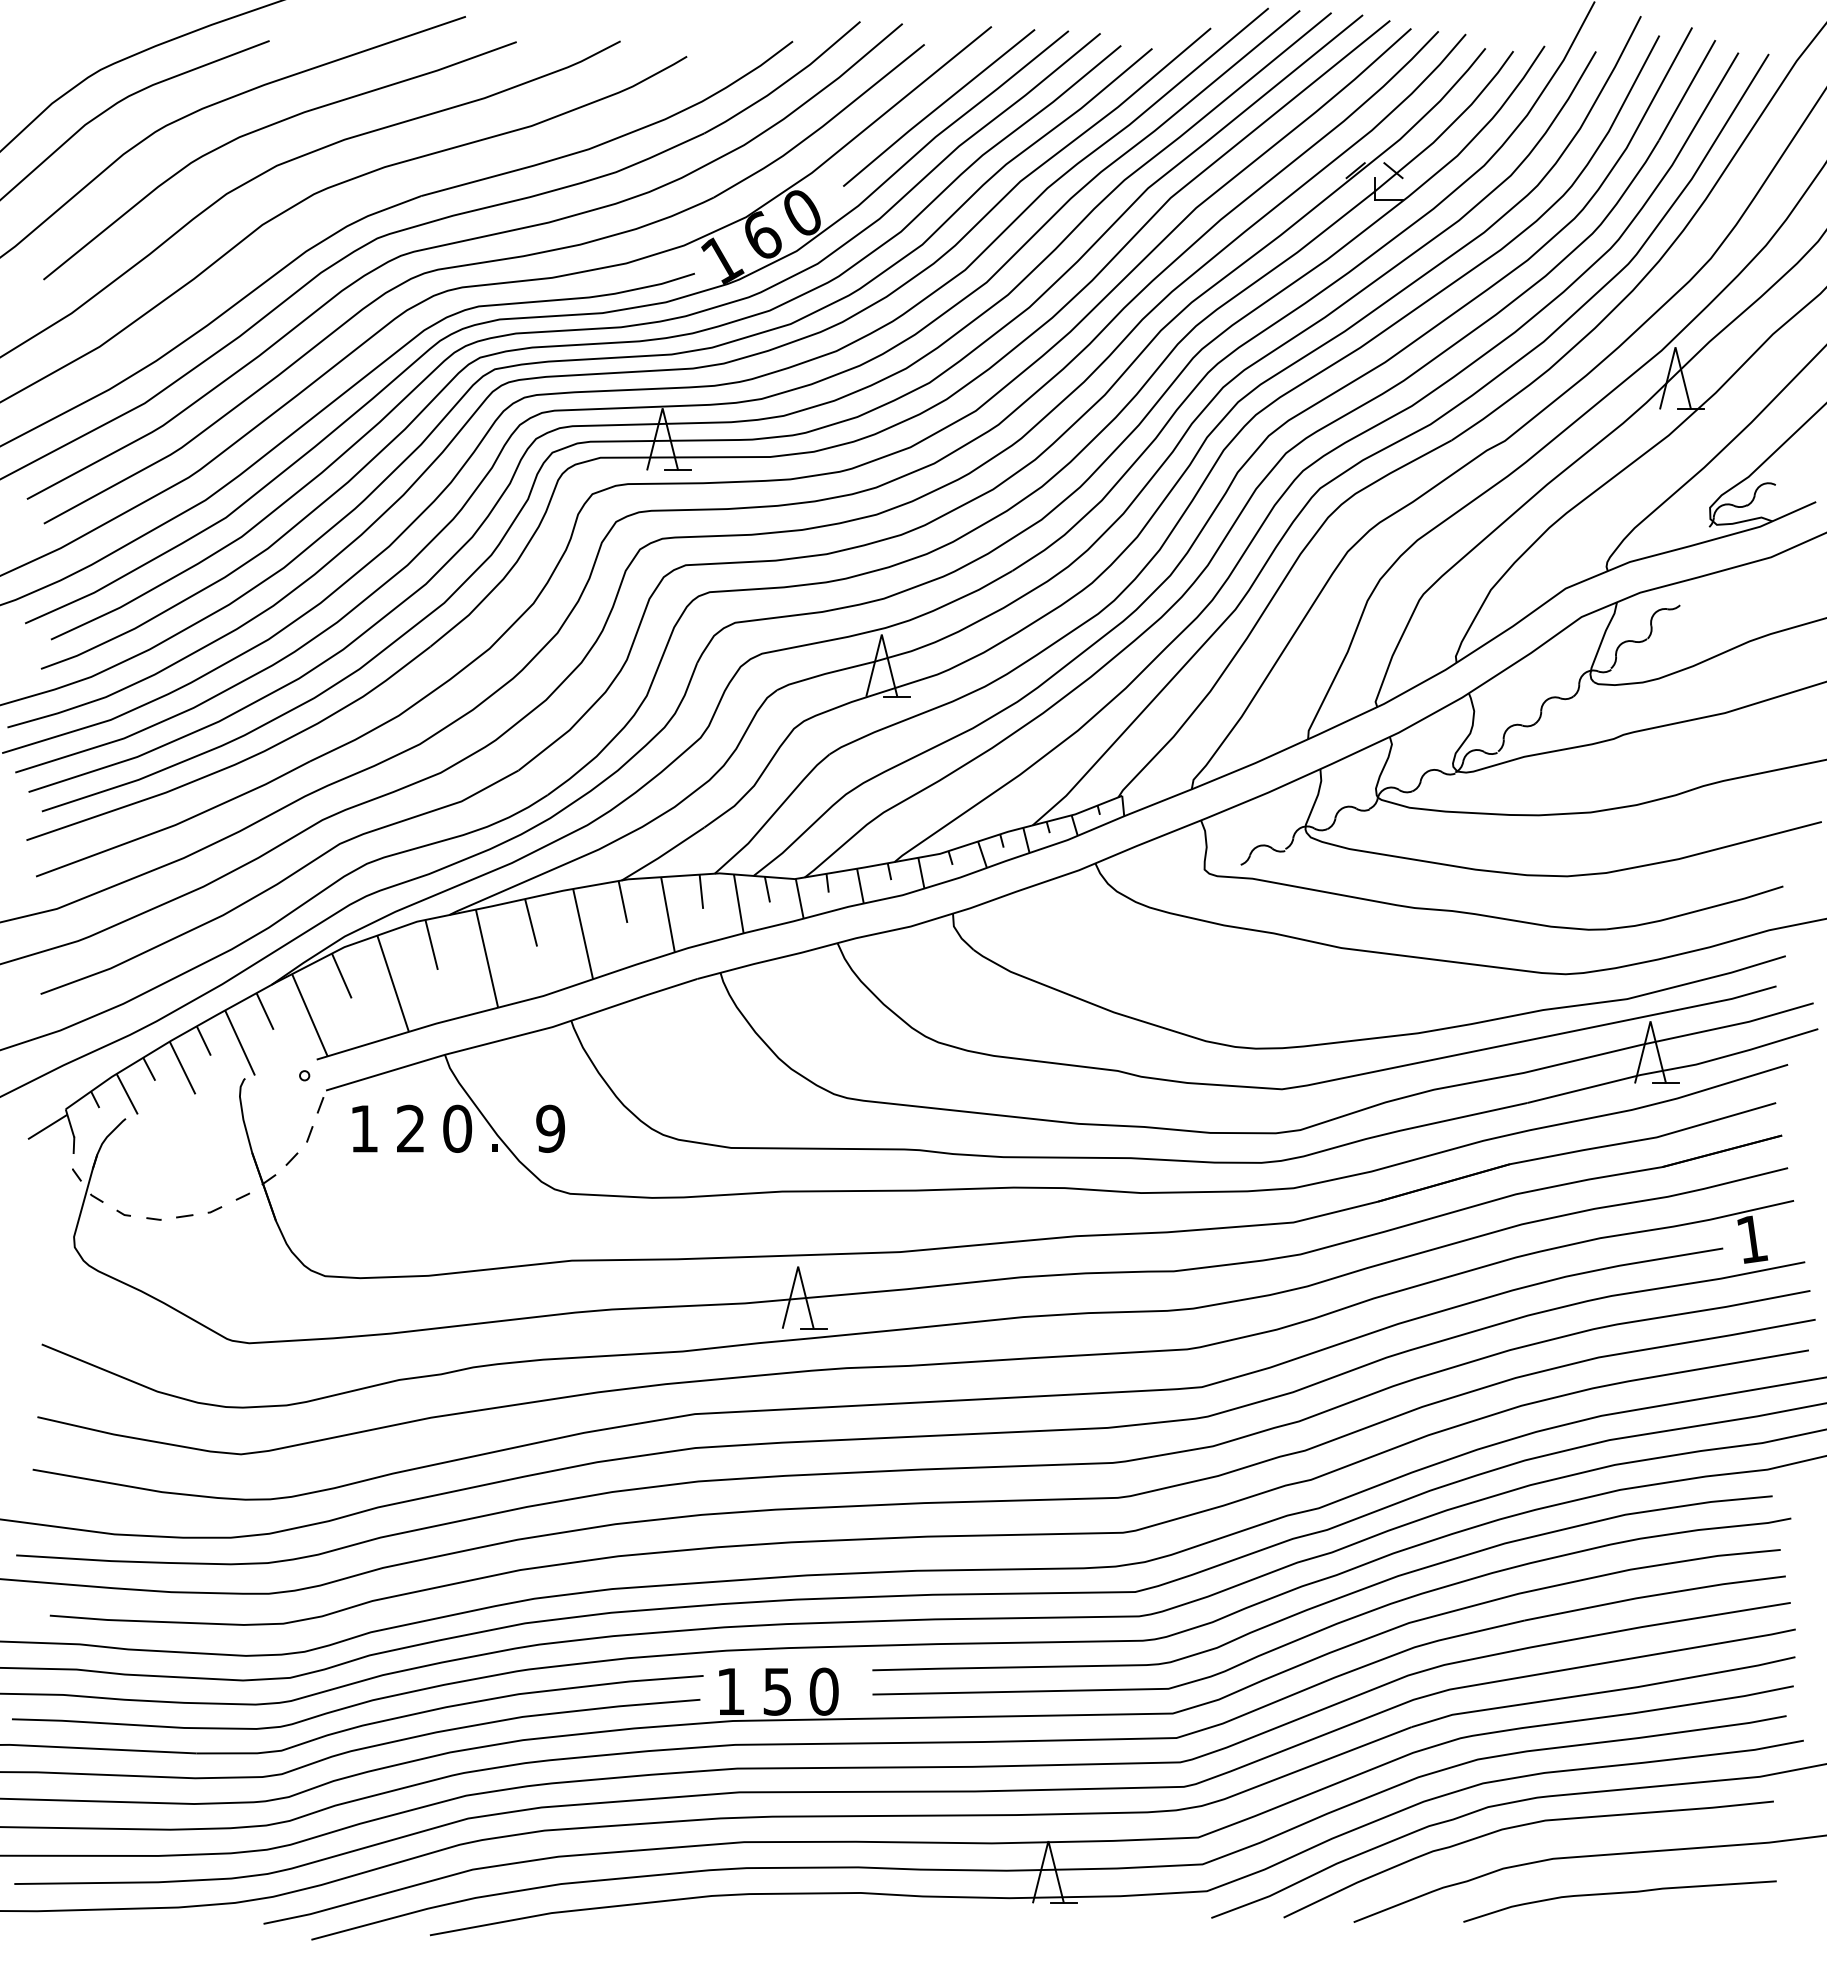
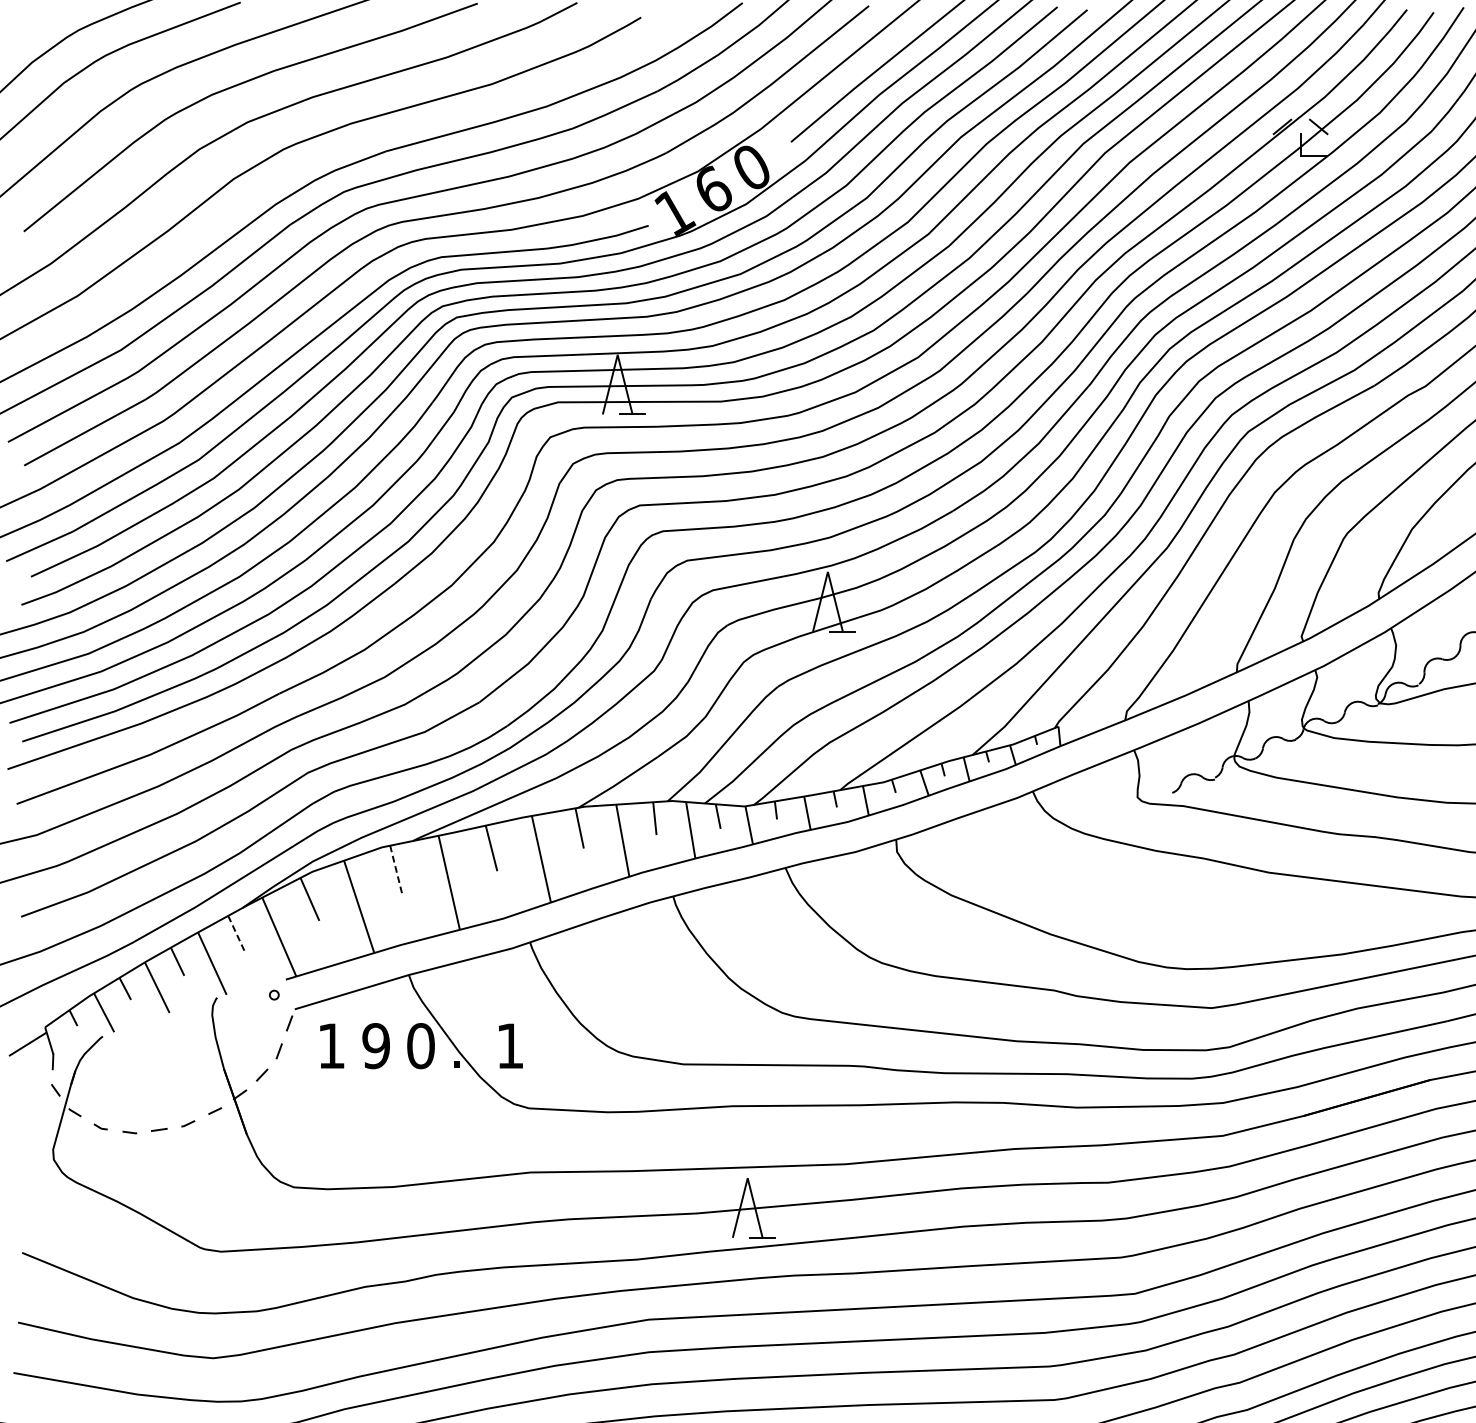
line: (431, 944) -> (395, 869), solid -> dashed
line: (265, 1011) -> (236, 933), solid -> dashed
text: (410, 1128) -> (375, 1045), 2 -> 9
text: (550, 1128) -> (510, 1045), 9 -> 1

